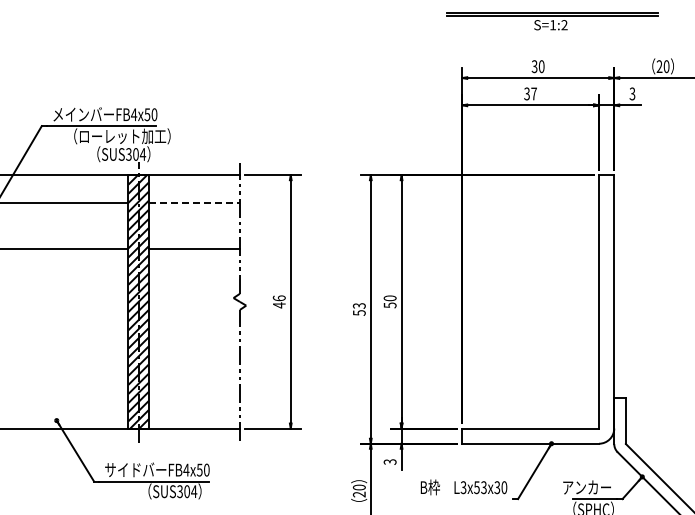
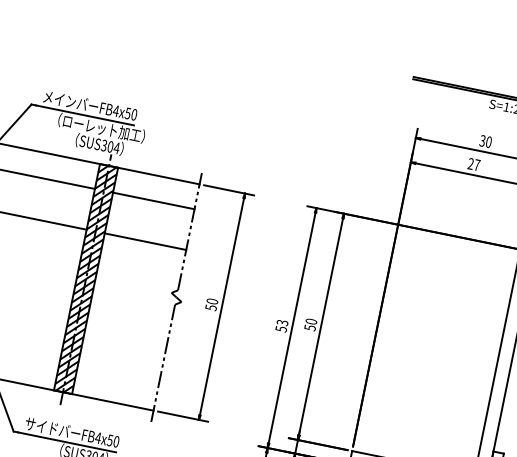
text: (526, 94) -> (470, 164), 37 -> 27
line: (194, 203) -> (153, 201), dashed -> solid
text: (278, 301) -> (211, 304), 46 -> 50

